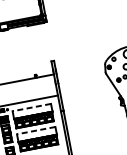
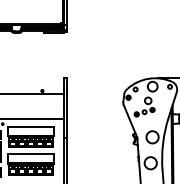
line: (32, 107) -> (31, 126), dashed -> solid
line: (36, 130) -> (31, 154), dashed -> solid

